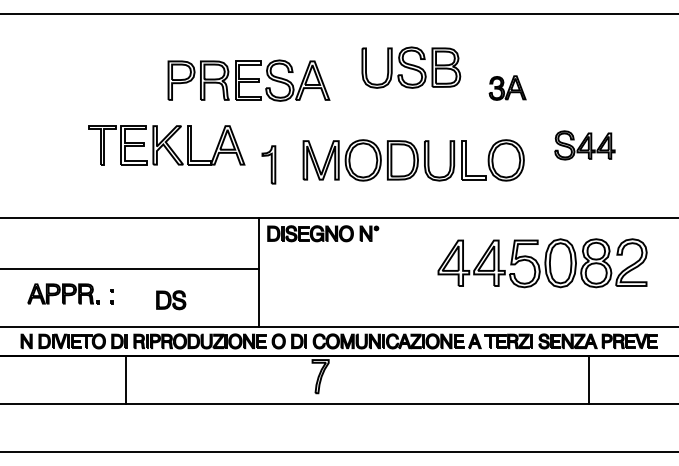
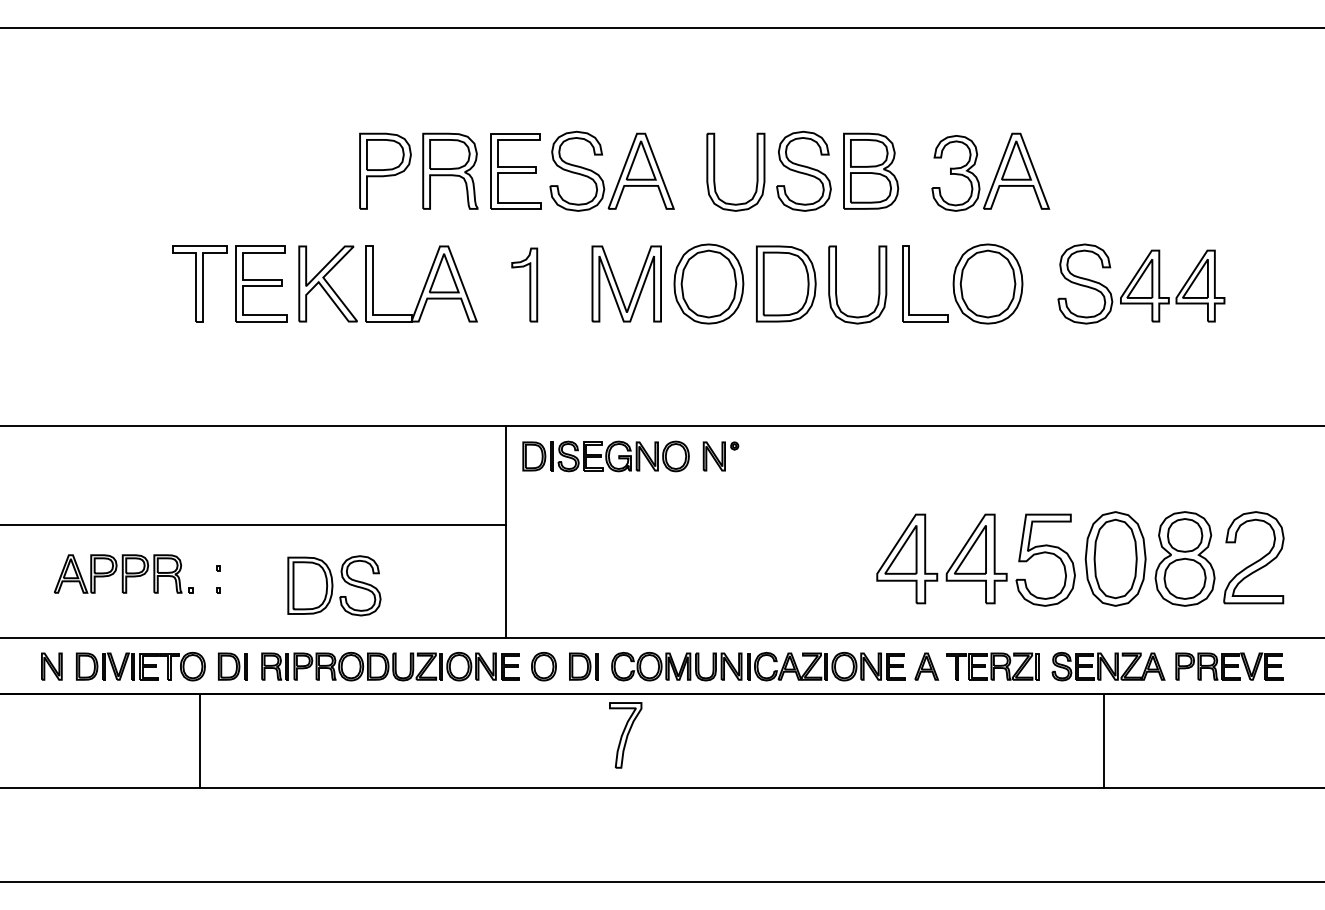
part: (411, 67) -> (803, 170), moved
part: (248, 80) -> (516, 170), moved
part: (507, 87) -> (990, 170), size x1.67
part: (584, 145) -> (1140, 284), size x1.43
part: (413, 160) -> (806, 284), moved
part: (268, 164) -> (523, 284), moved
part: (542, 263) -> (1080, 559), moved
part: (170, 300) -> (332, 586), size x1.67
line: (125, 379) -> (199, 740), moved
line: (588, 379) -> (1103, 740), moved

